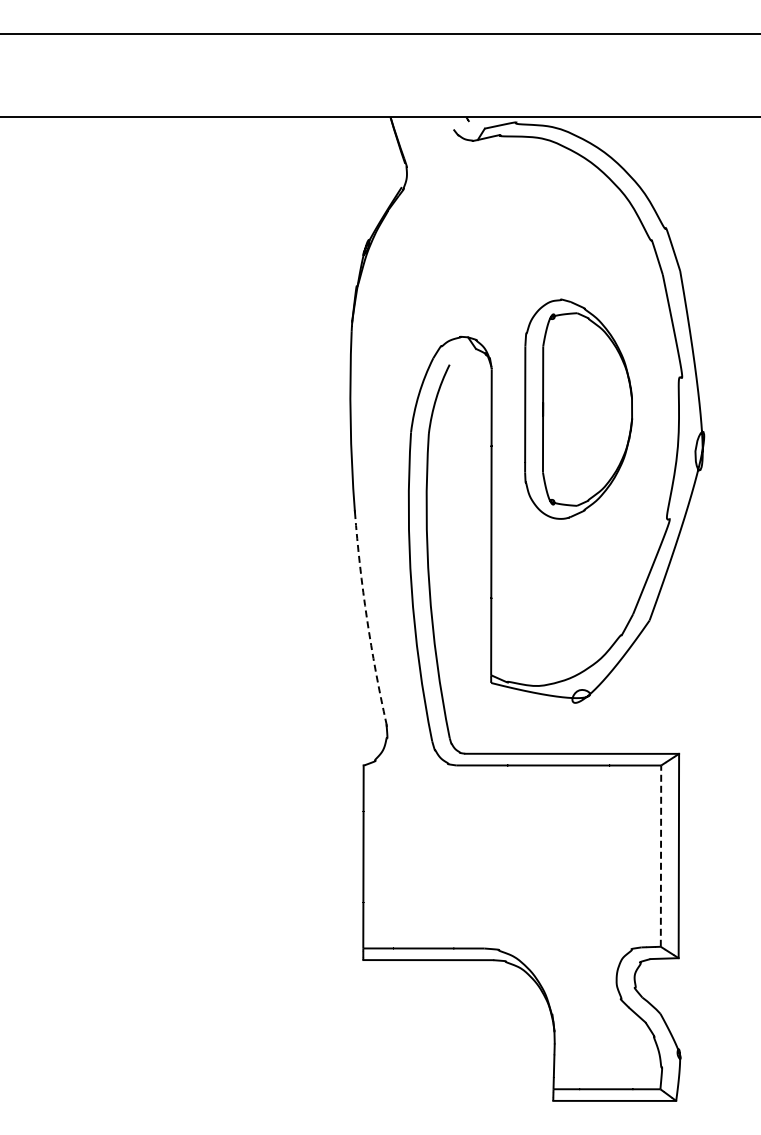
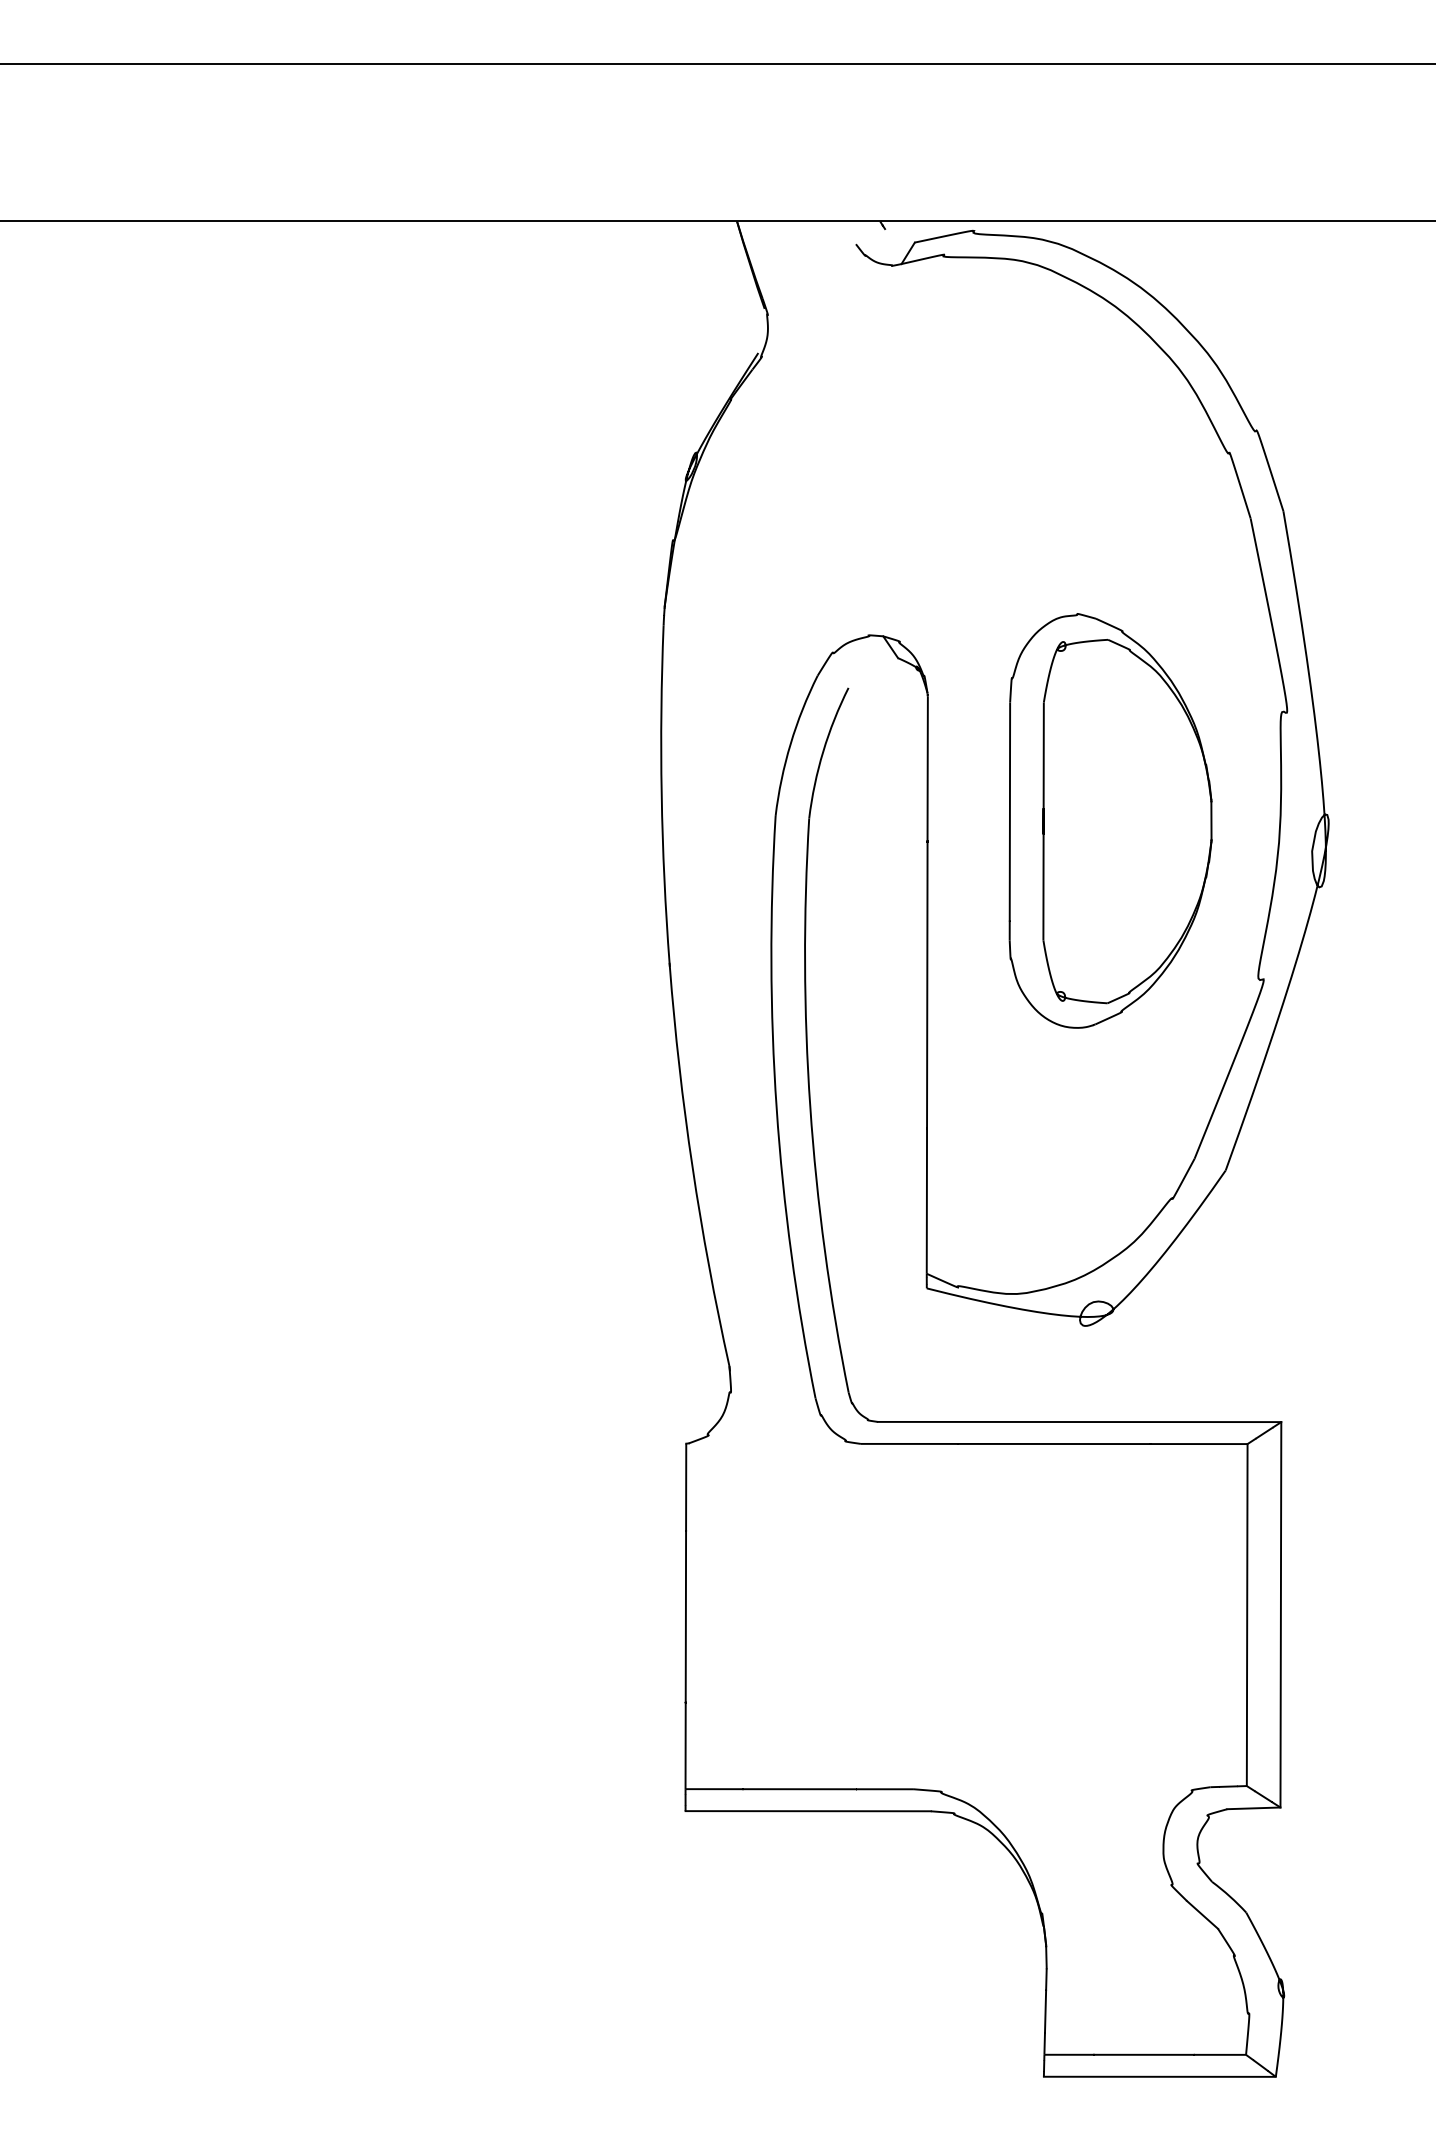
part: (578, 408) -> (1110, 819), moved
arc: (366, 618) -> (691, 1166), dashed -> solid
line: (661, 856) -> (1248, 1615), dashed -> solid

